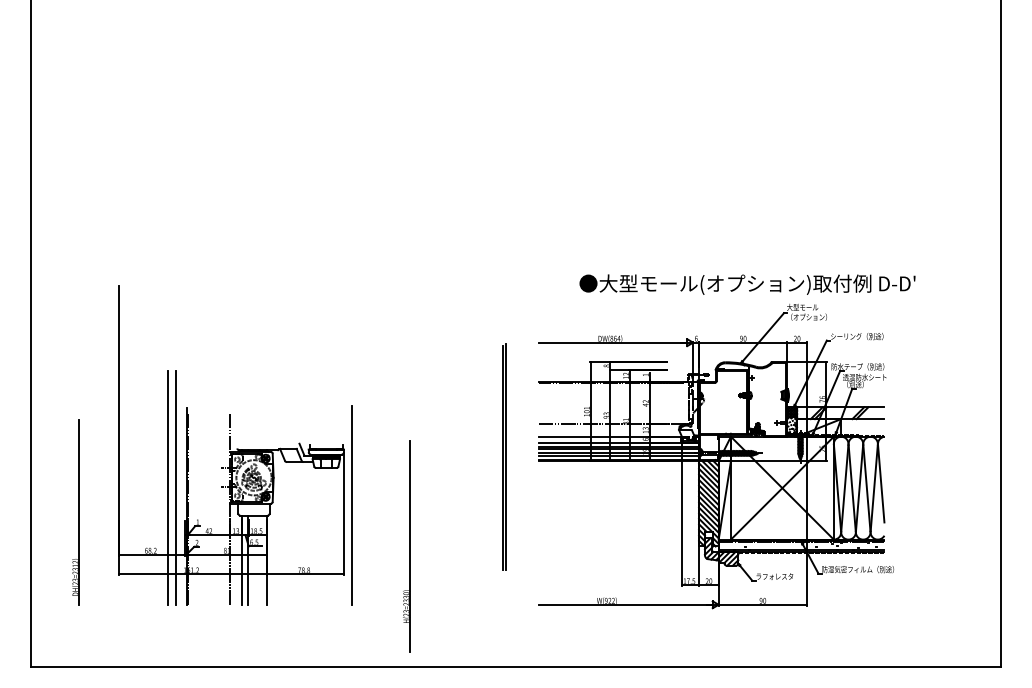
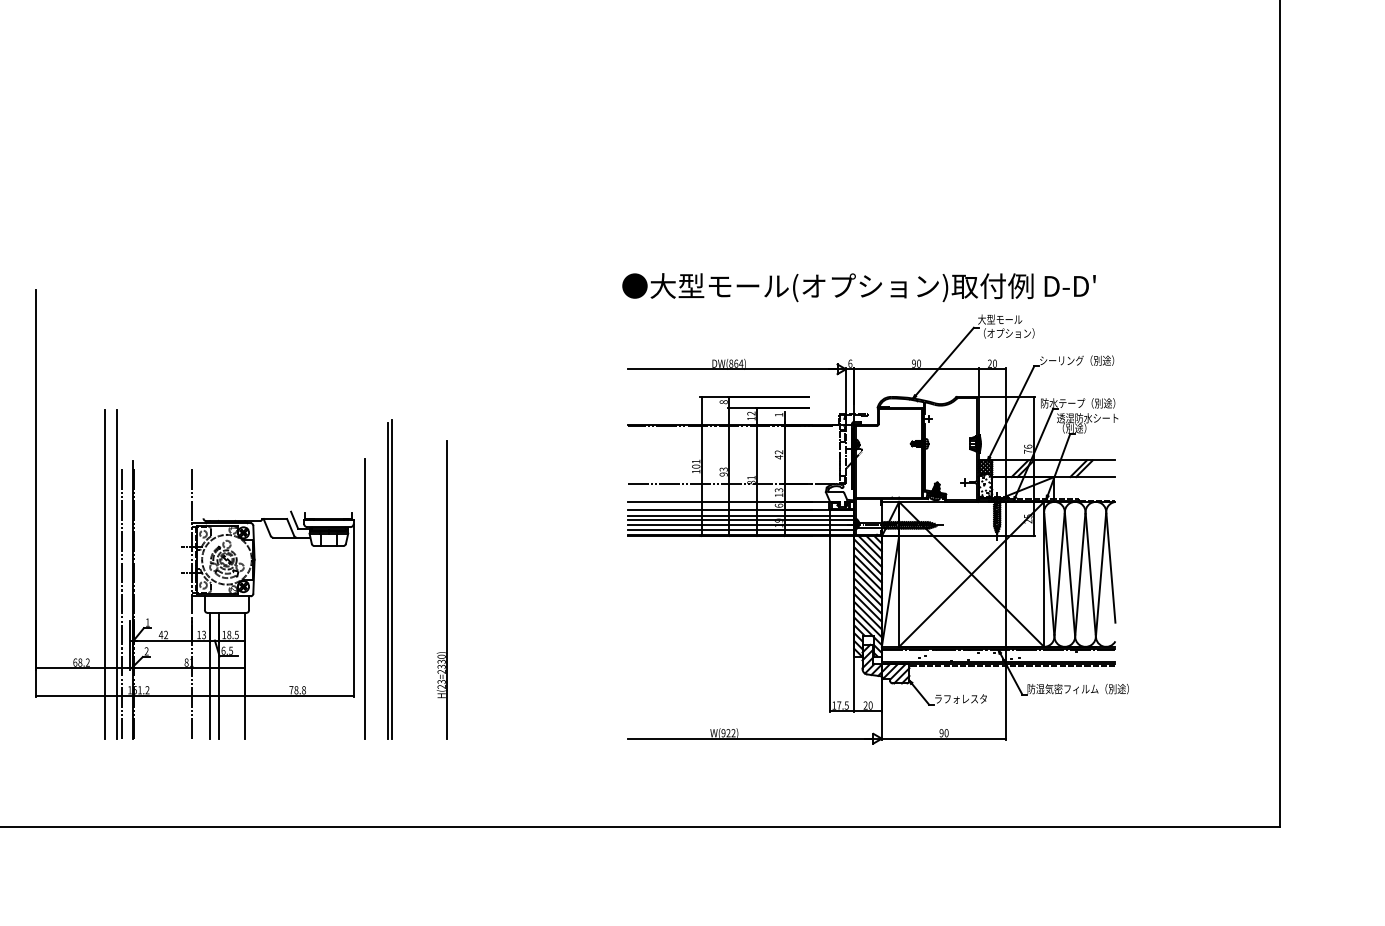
text: (747, 284) -> (859, 287), moved
line: (503, 456) -> (388, 579), moved
line: (179, 508) -> (121, 603), added
part: (406, 546) -> (441, 590), moved

